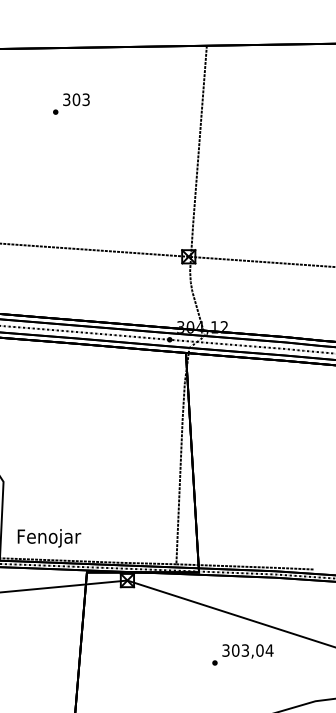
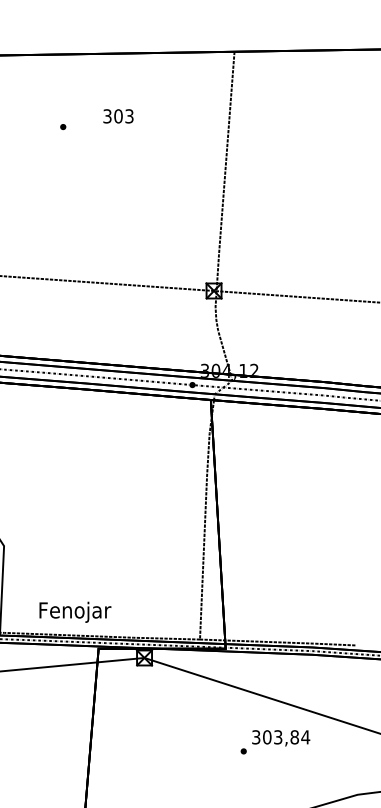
text: (76, 99) -> (118, 116), moved
text: (49, 538) -> (75, 612), moved
text: (259, 650) -> (294, 737), 303,04 -> 303,84

